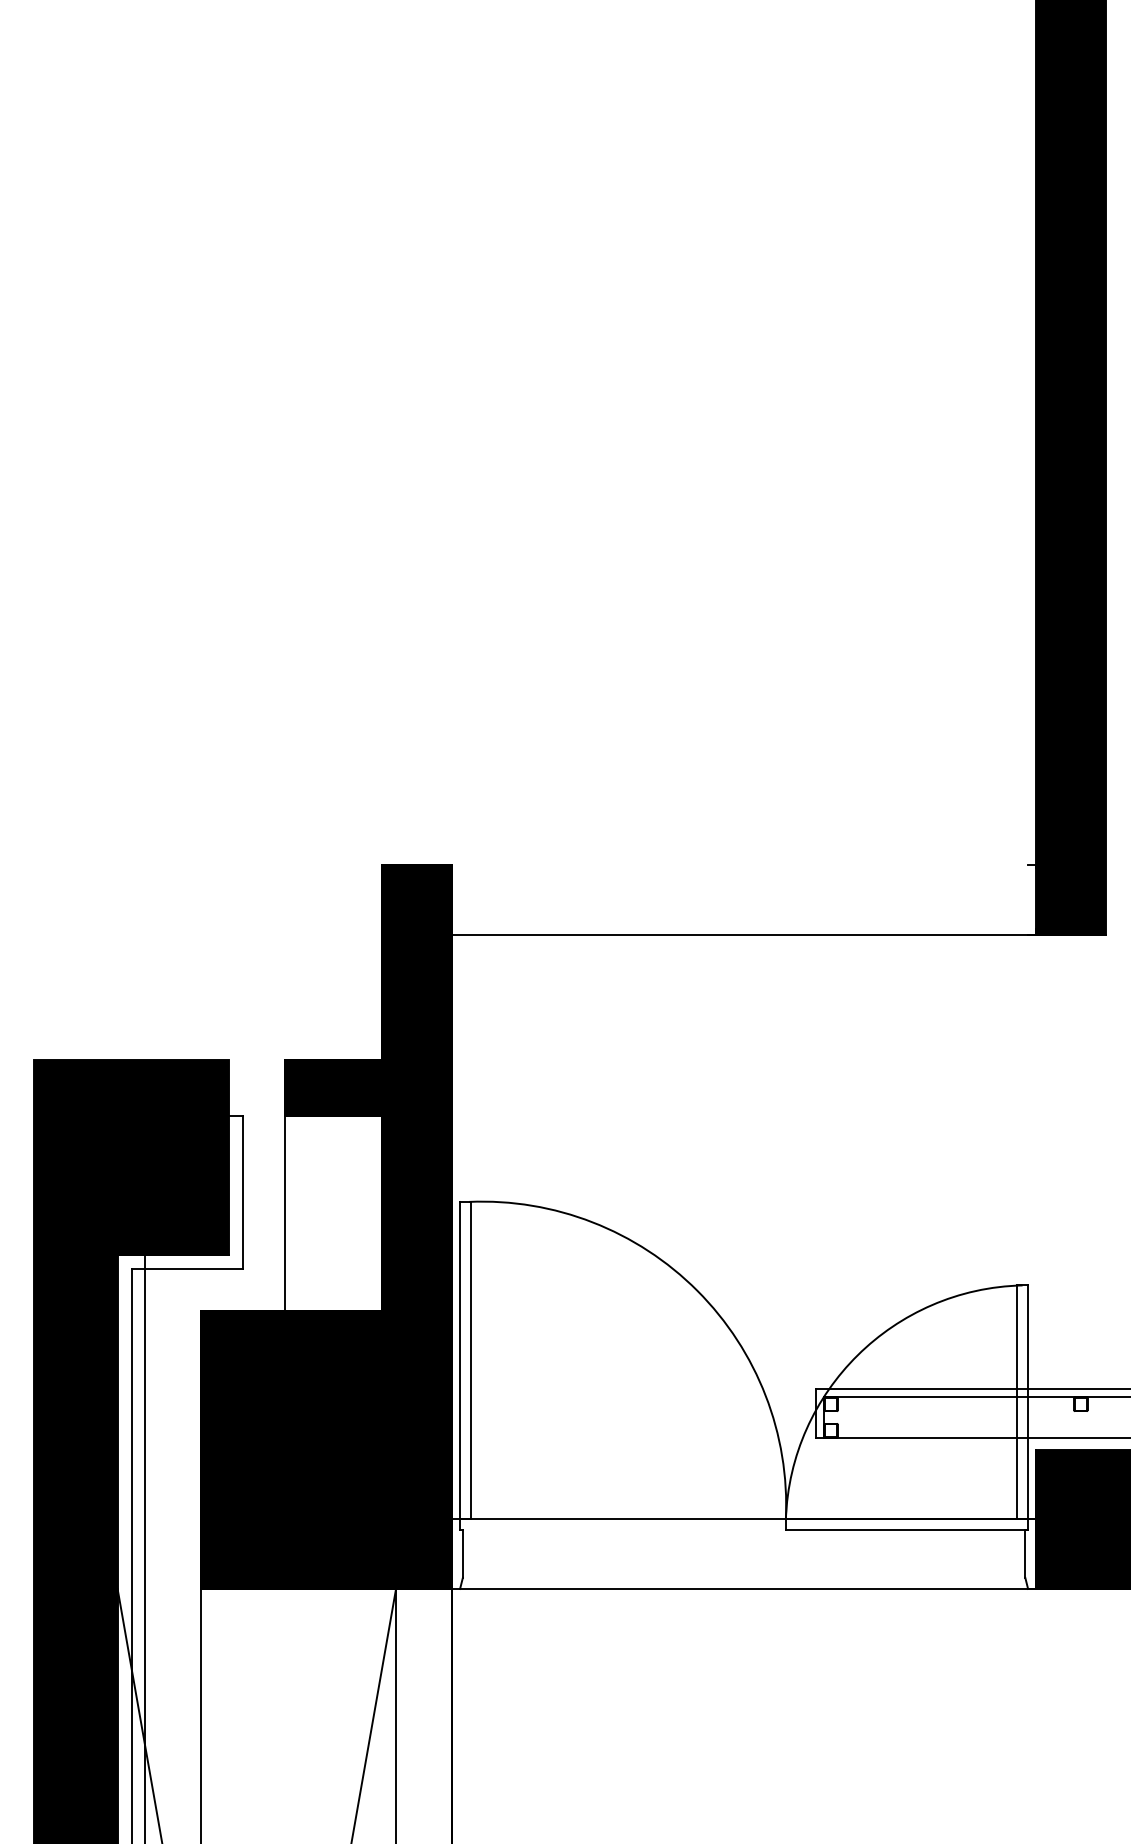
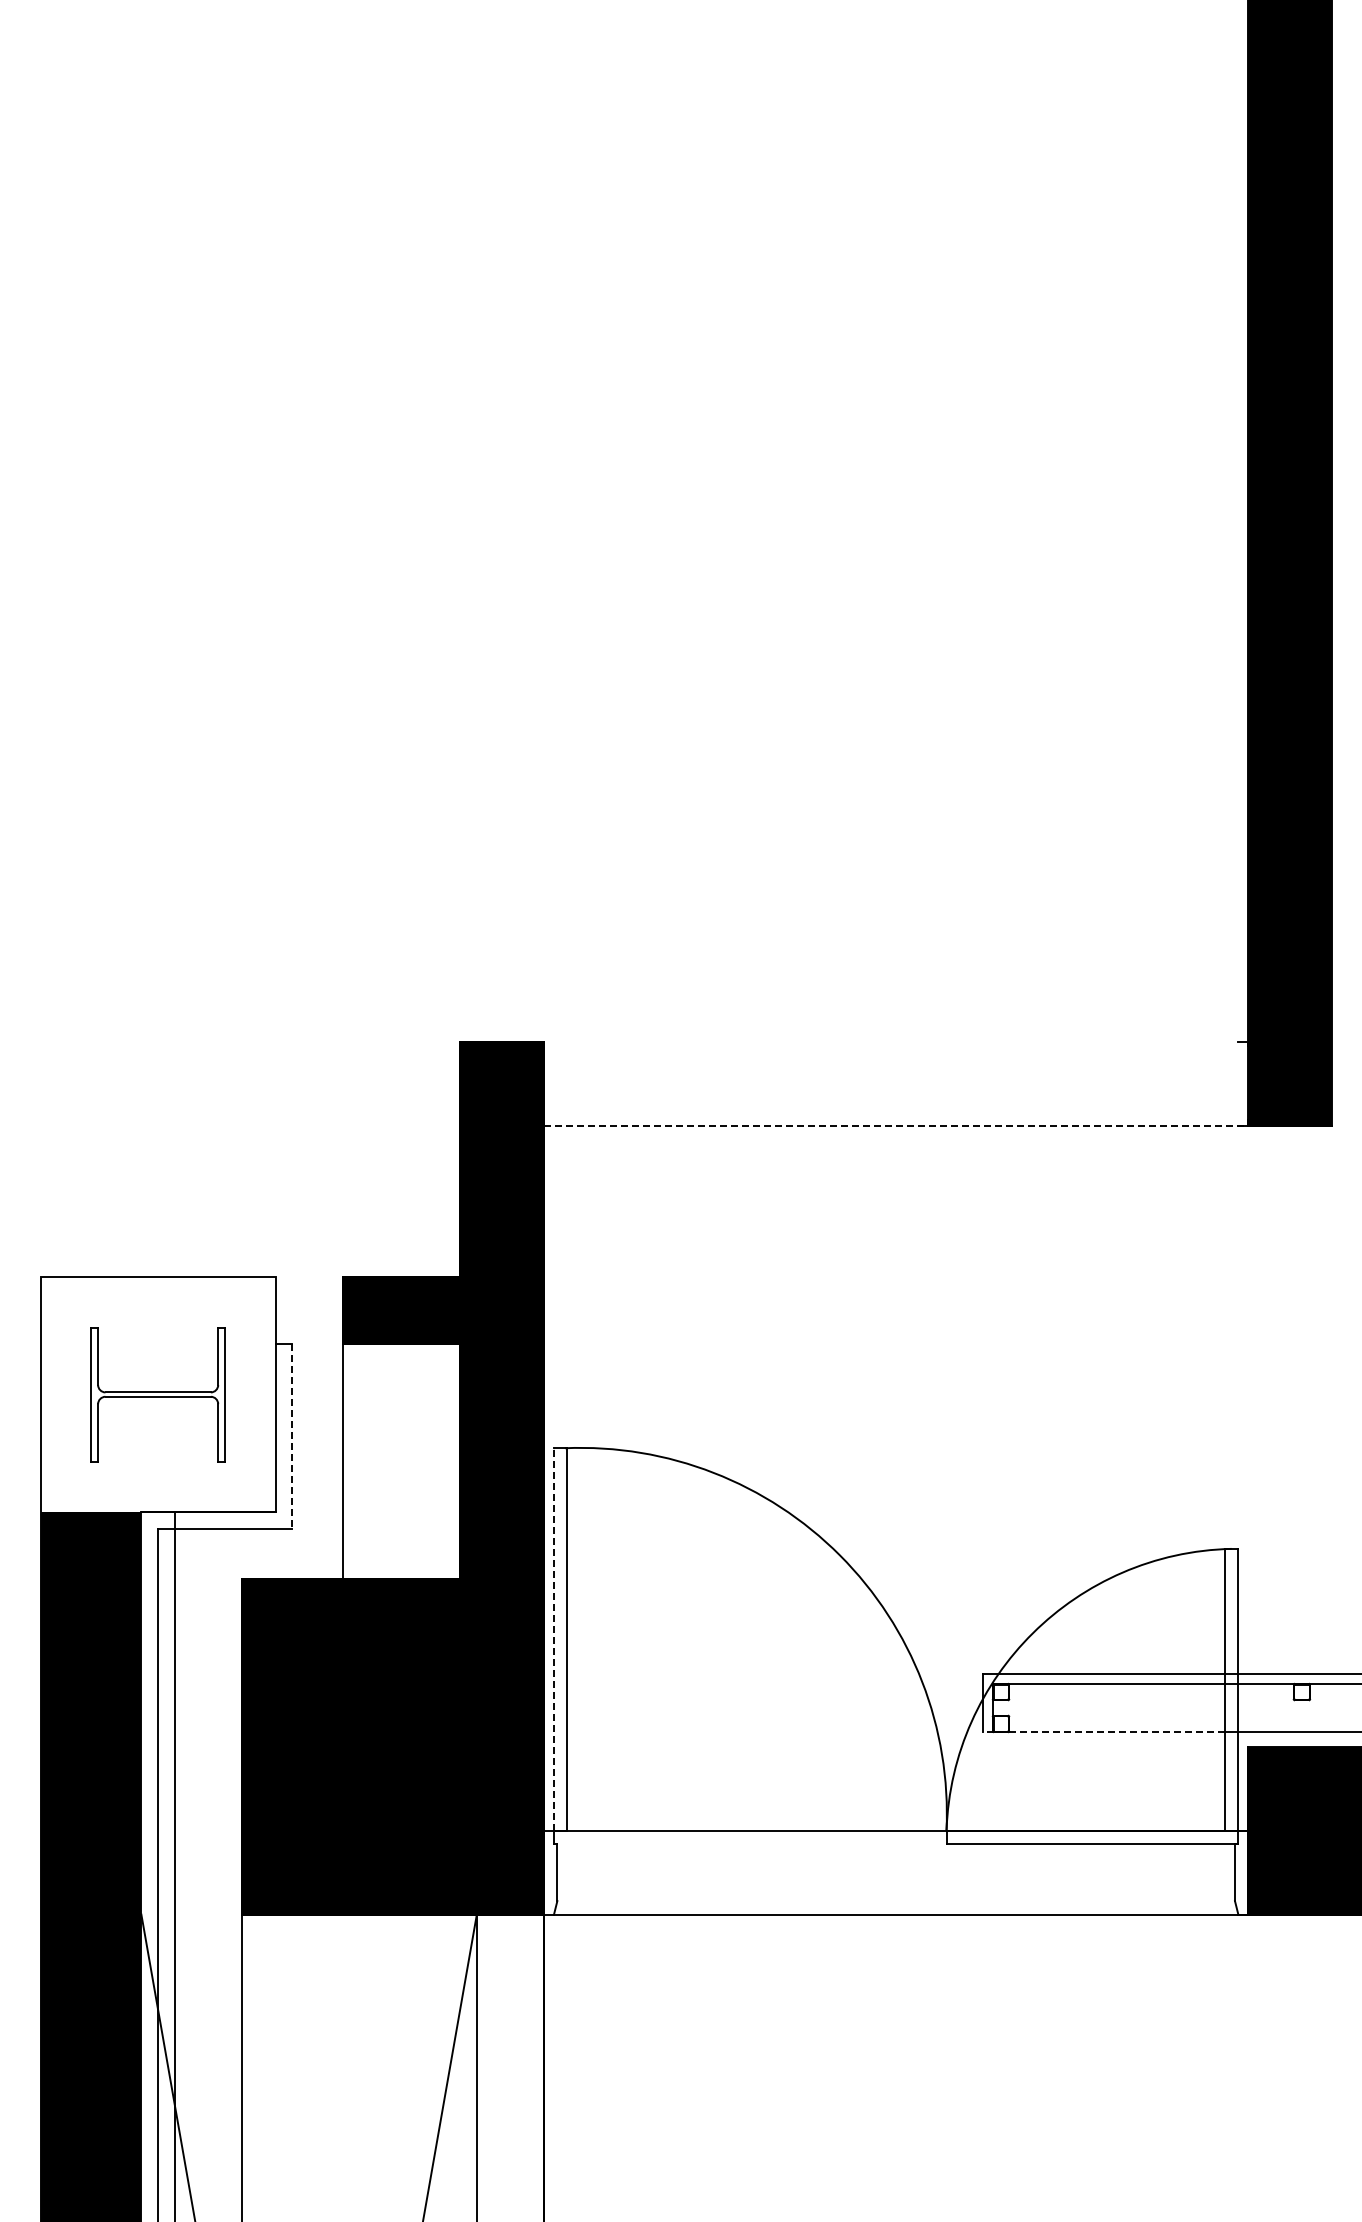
line: (744, 934) -> (896, 1126), solid -> dashed
fill: (130, 1157) -> (157, 1394), removed
line: (243, 1192) -> (292, 1437), solid -> dashed
line: (460, 1359) -> (554, 1638), solid -> dashed
line: (916, 1437) -> (1103, 1732), solid -> dashed

